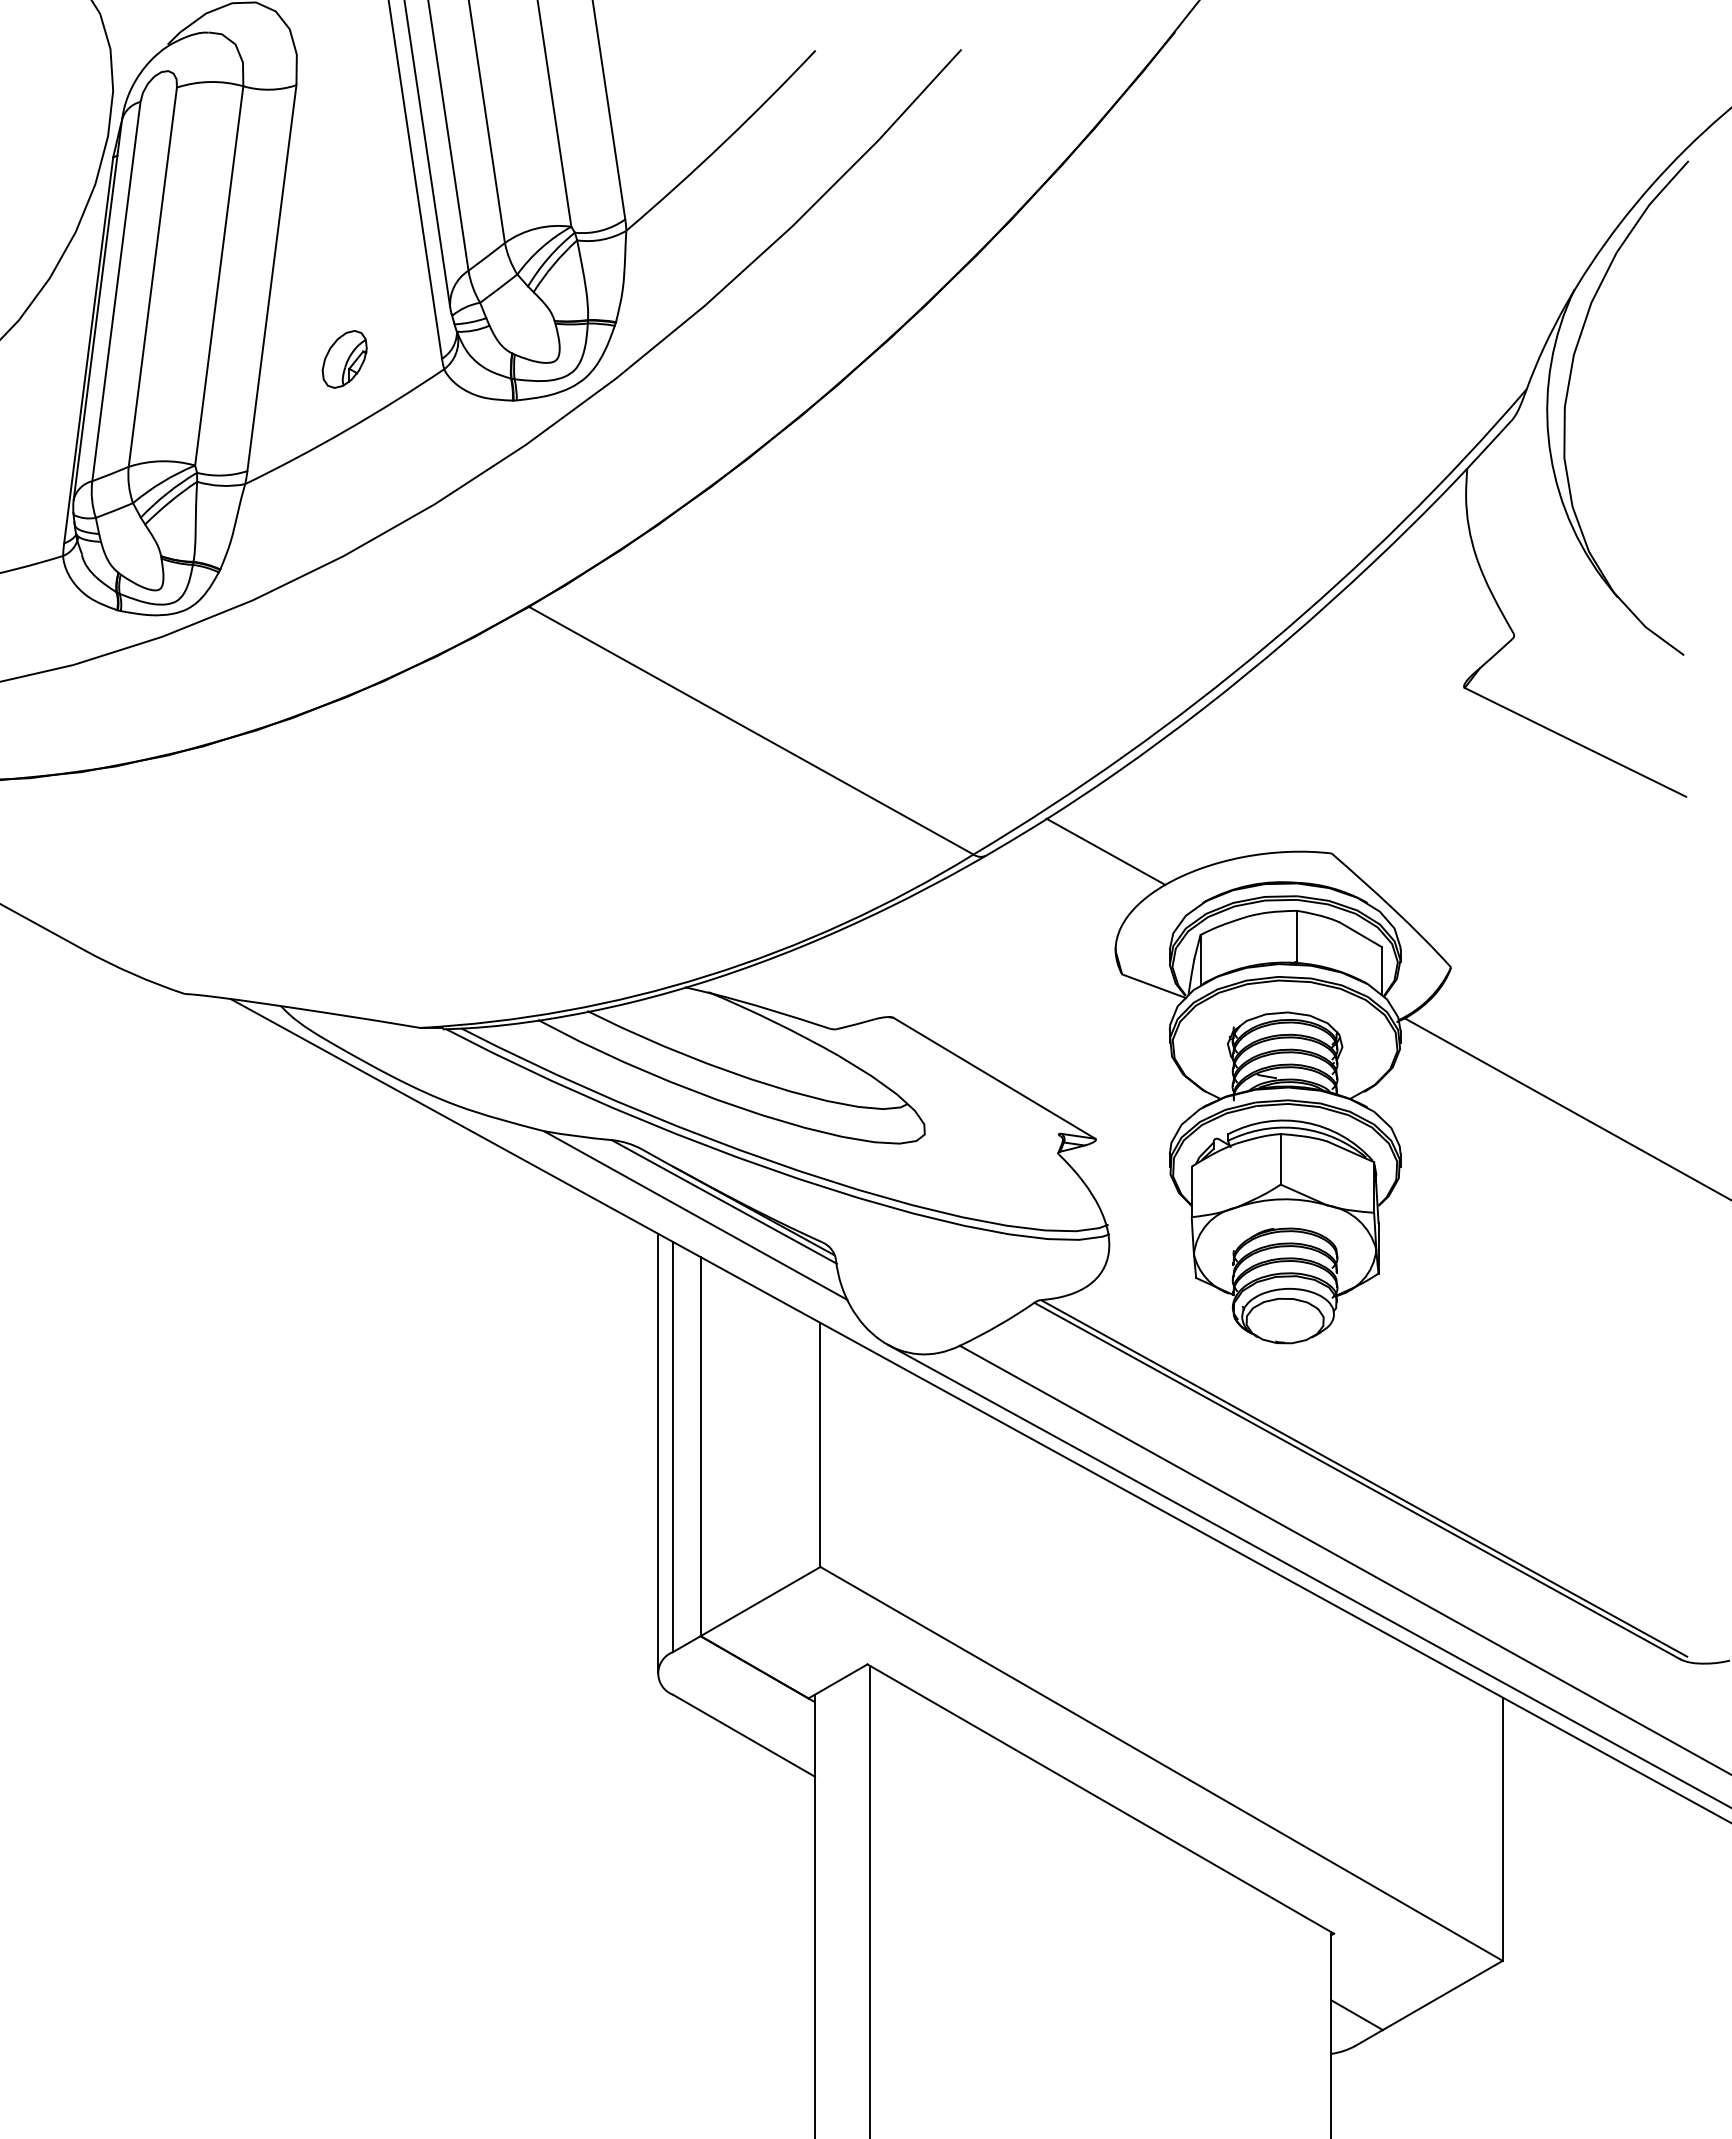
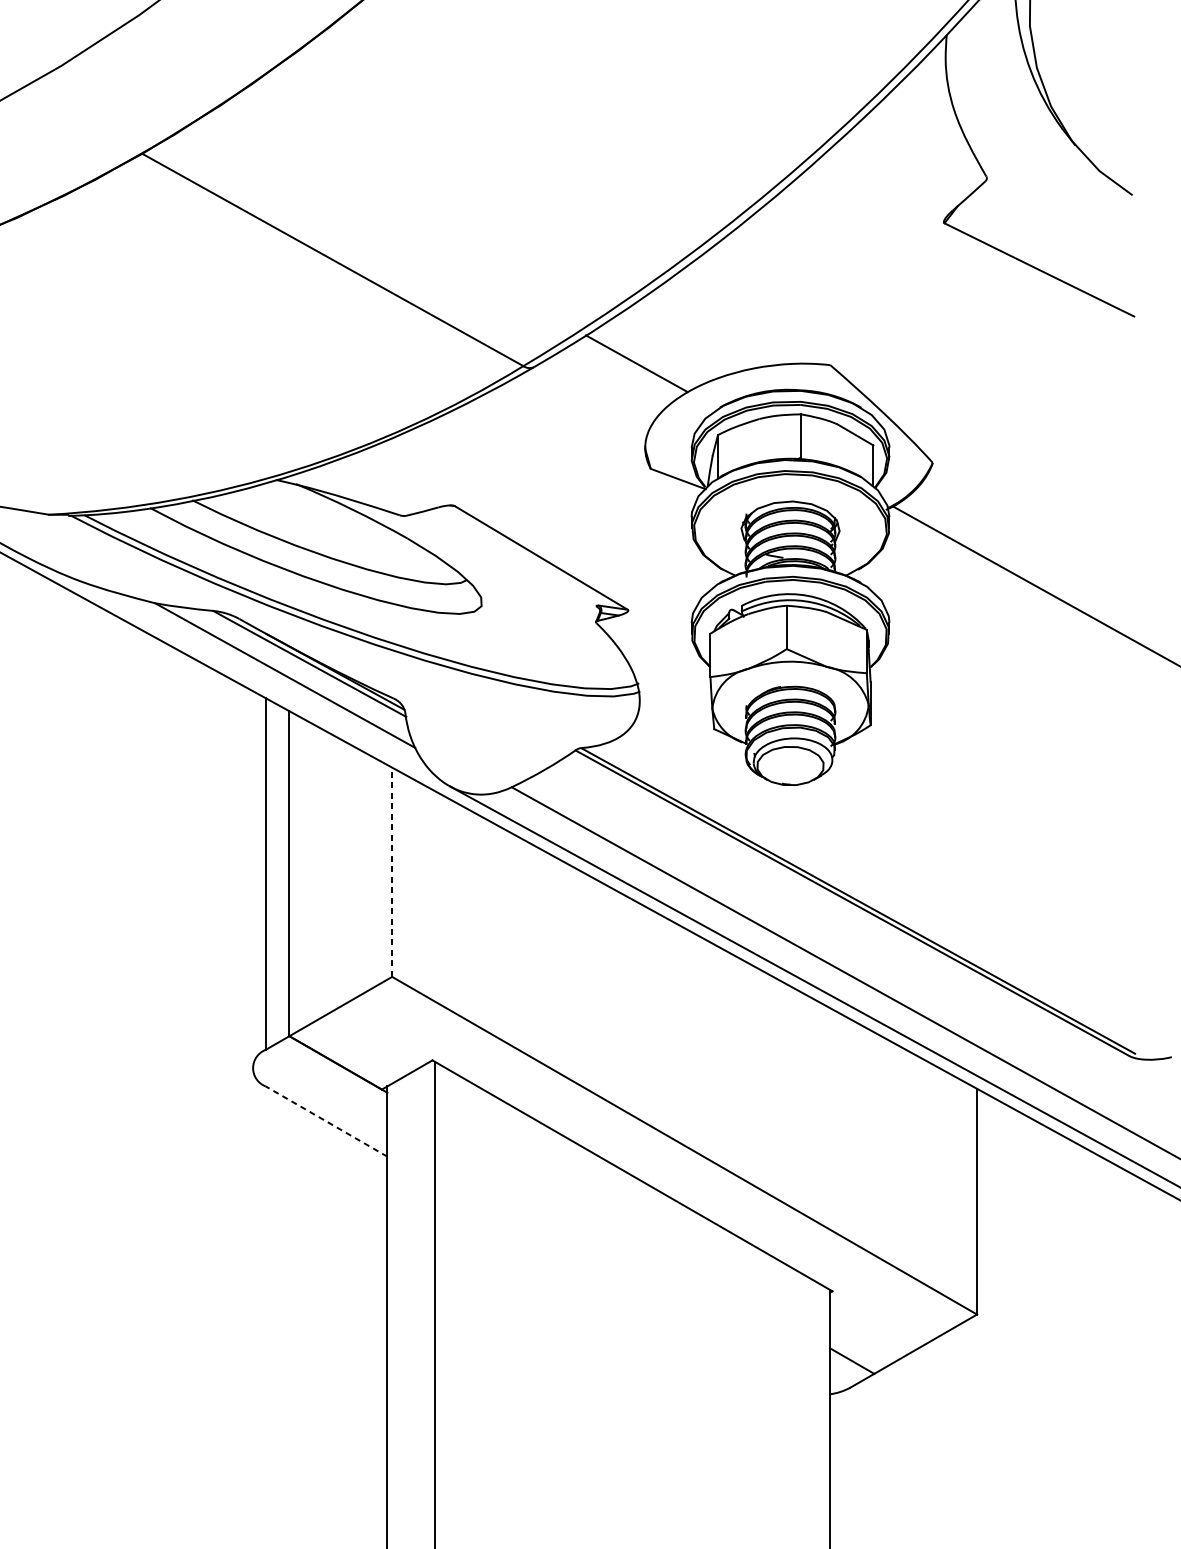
line: (820, 1444) -> (392, 871), solid -> dashed
line: (657, 1453) -> (252, 879), removed
line: (743, 1735) -> (326, 1121), solid -> dashed

